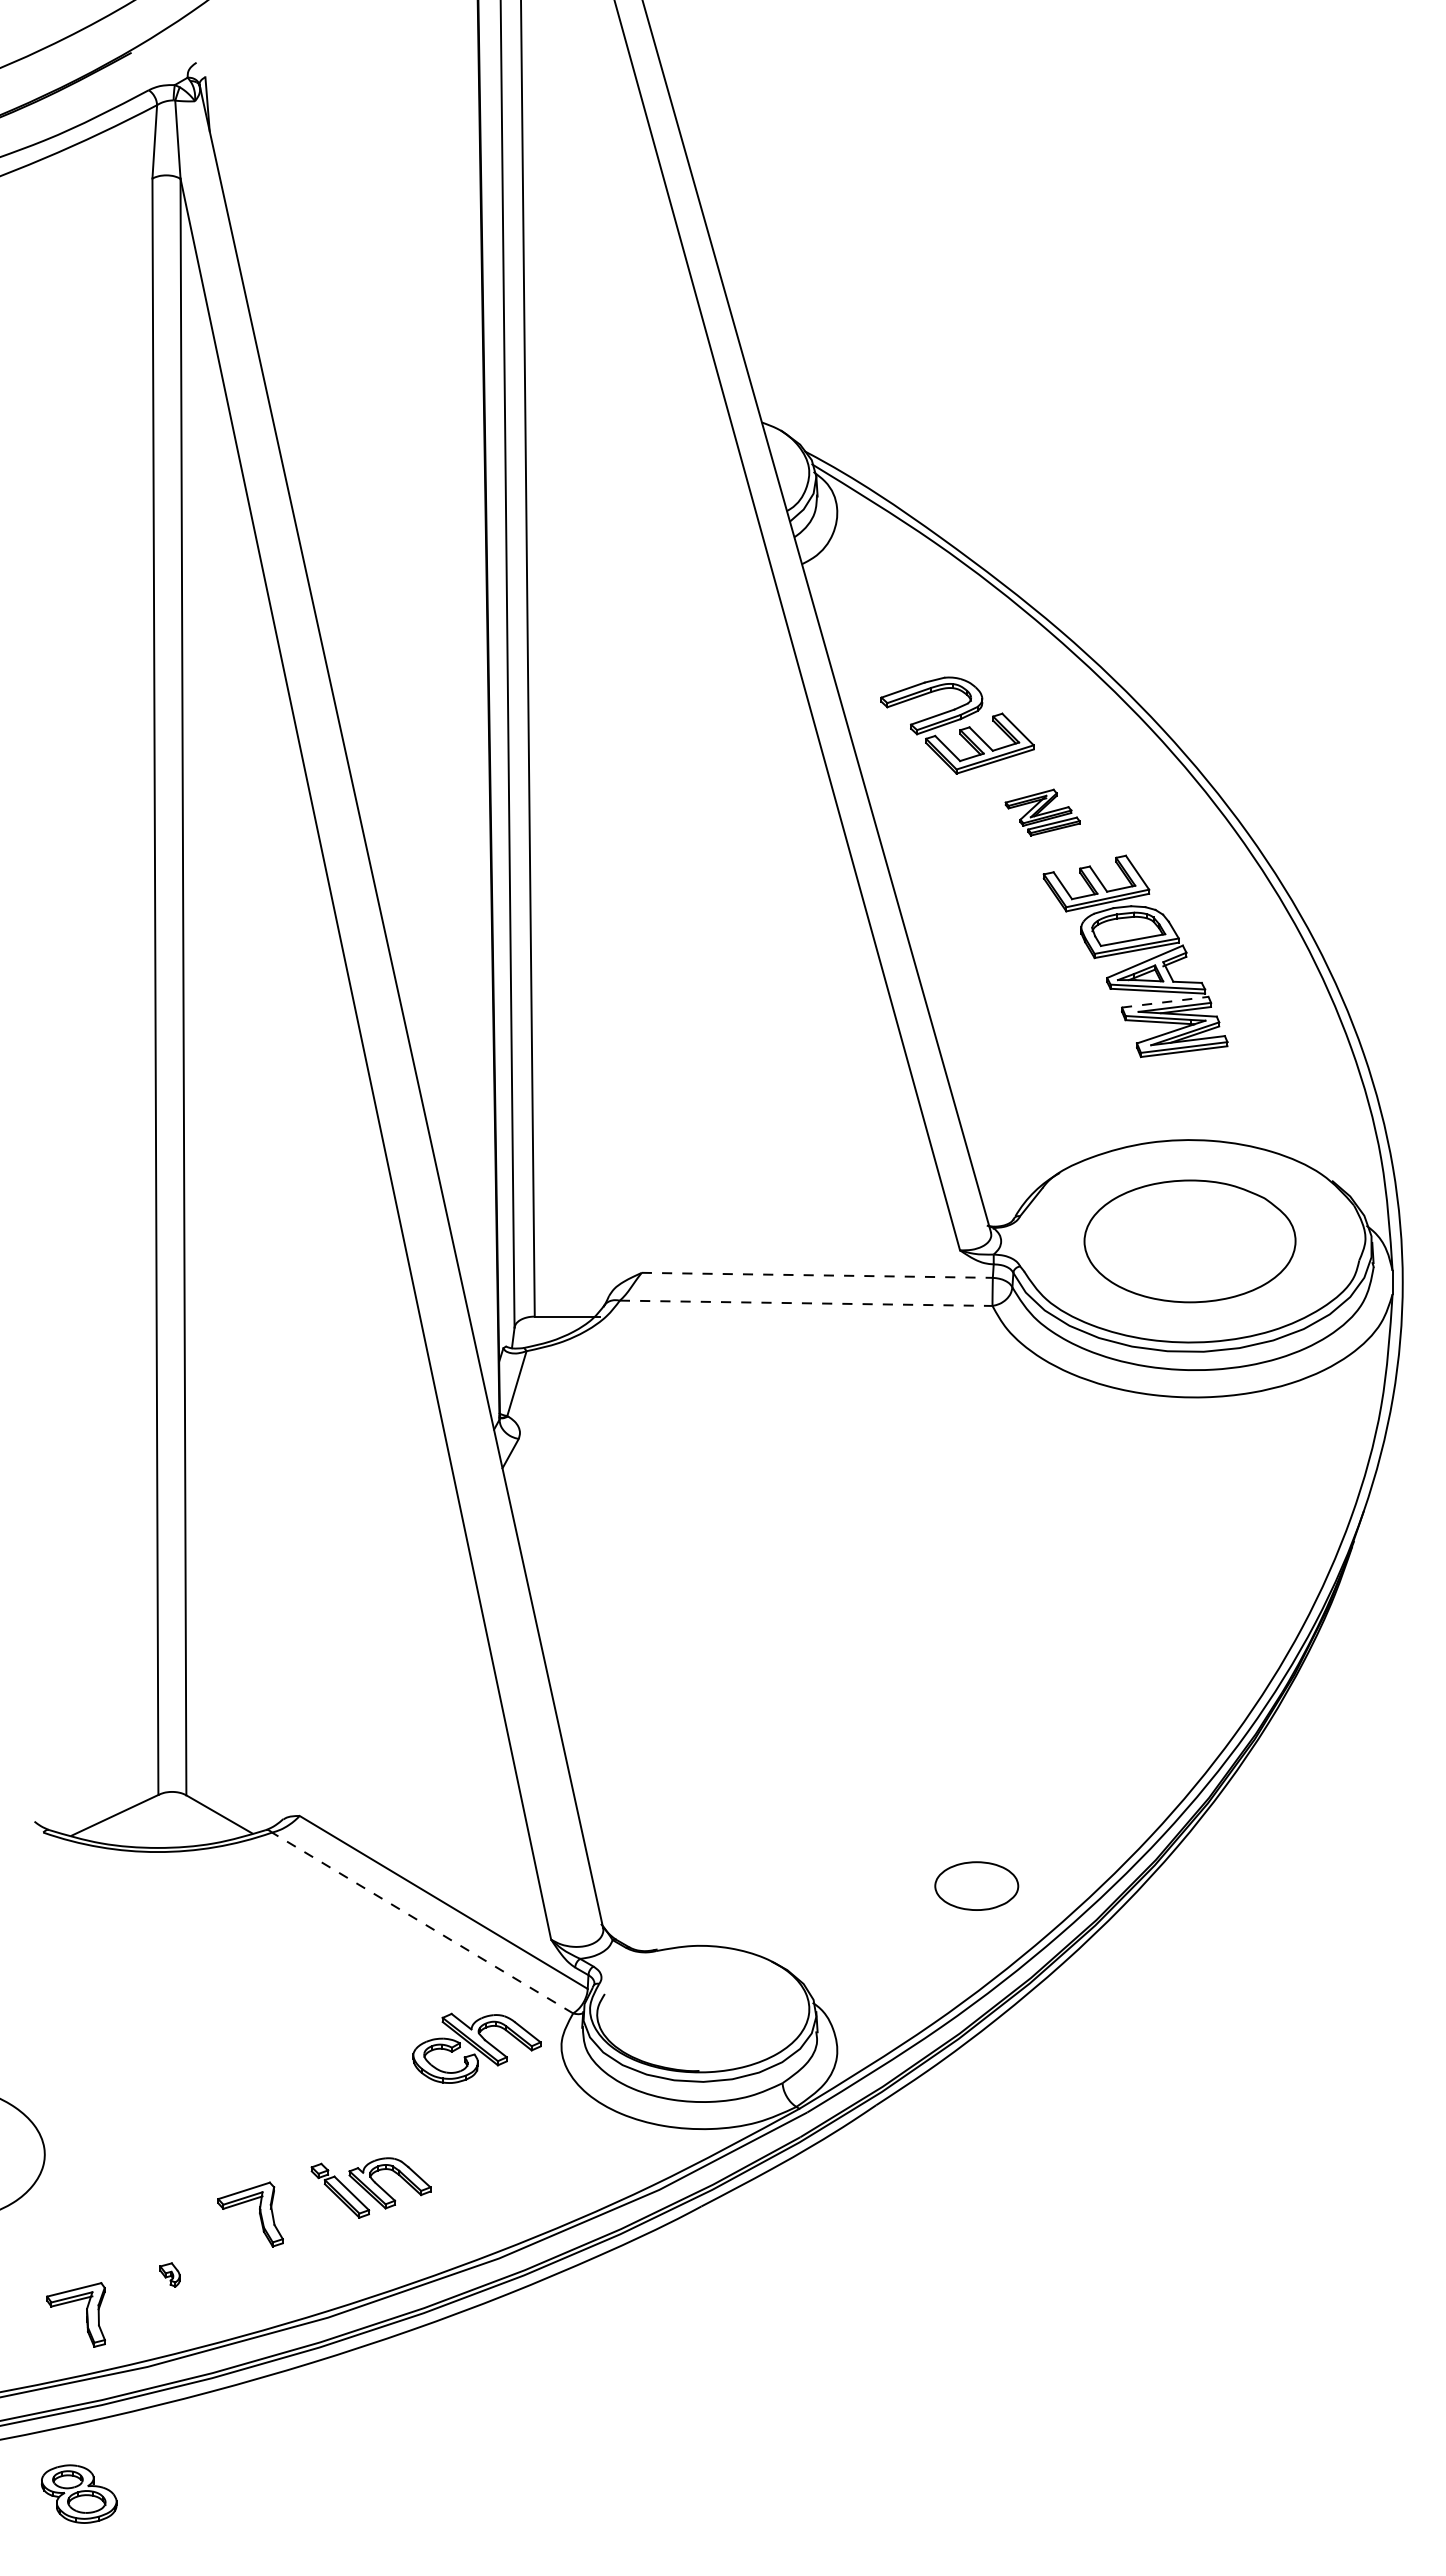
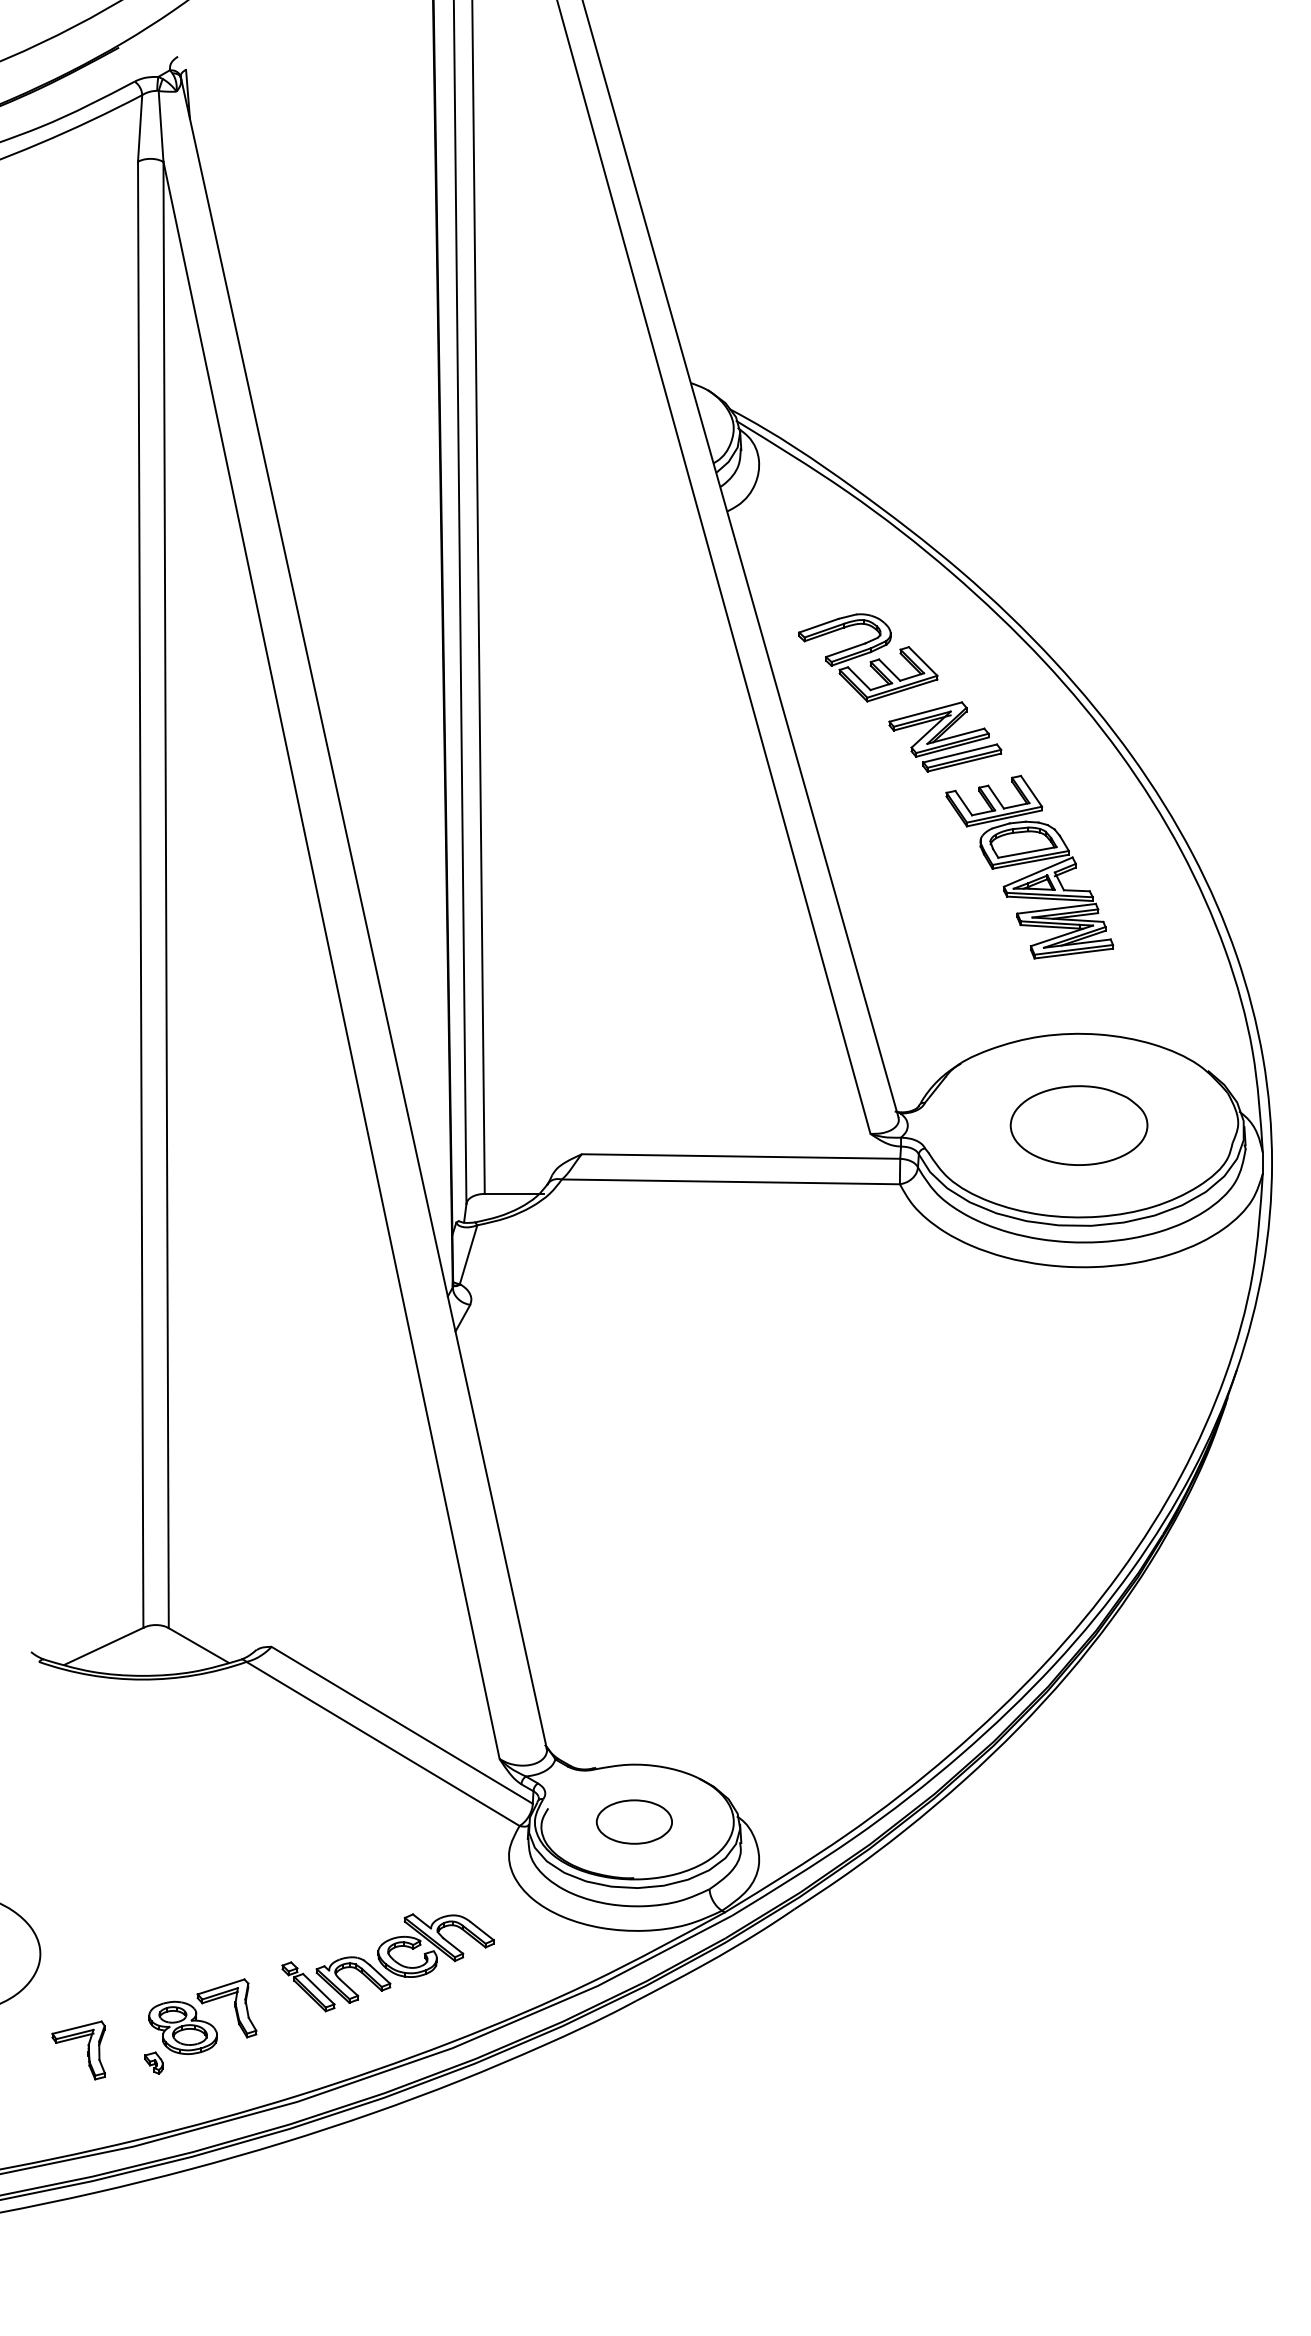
part: (1042, 812) -> (945, 736), size x1.67
line: (1165, 1002) -> (1056, 909), dashed -> solid
part: (1189, 1240) -> (1078, 1124), size x0.71
line: (817, 1275) -> (741, 1156), dashed -> solid
line: (806, 1303) -> (731, 1182), dashed -> solid
part: (976, 1885) -> (634, 1821), moved
line: (422, 1923) -> (382, 1744), dashed -> solid
part: (476, 2047) -> (435, 1944), moved
part: (86, 2314) -> (88, 2050), moved
part: (79, 2493) -> (183, 2027), moved

